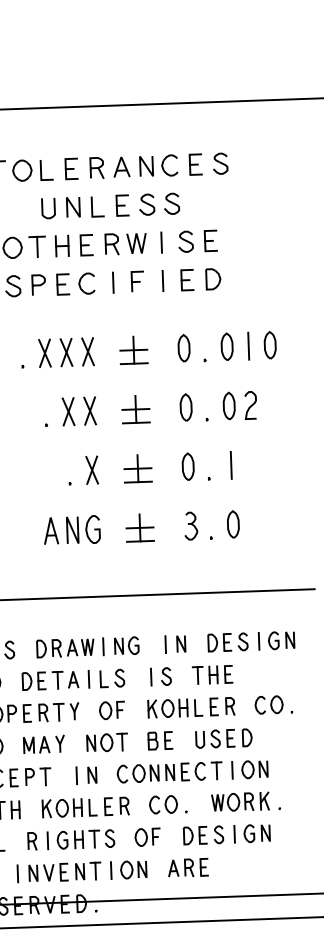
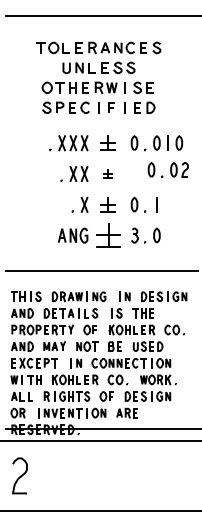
part: (216, 405) -> (167, 169), moved
part: (134, 408) -> (107, 173), size x0.6
part: (138, 527) -> (107, 235), size x1.6

